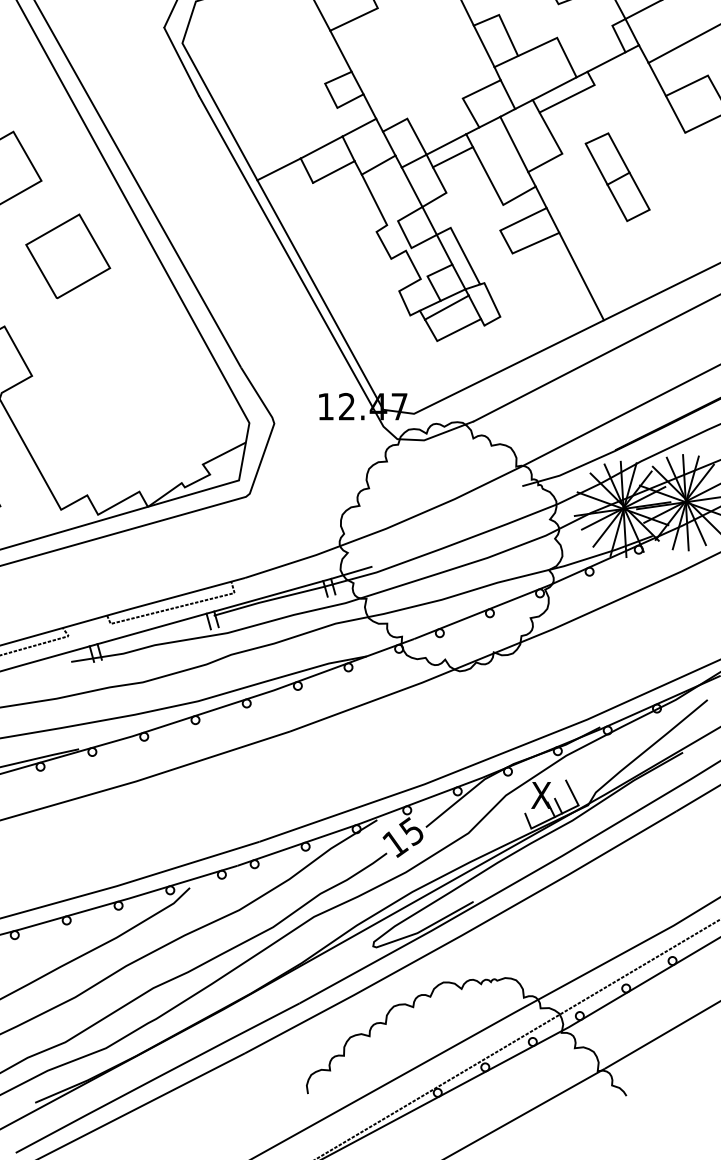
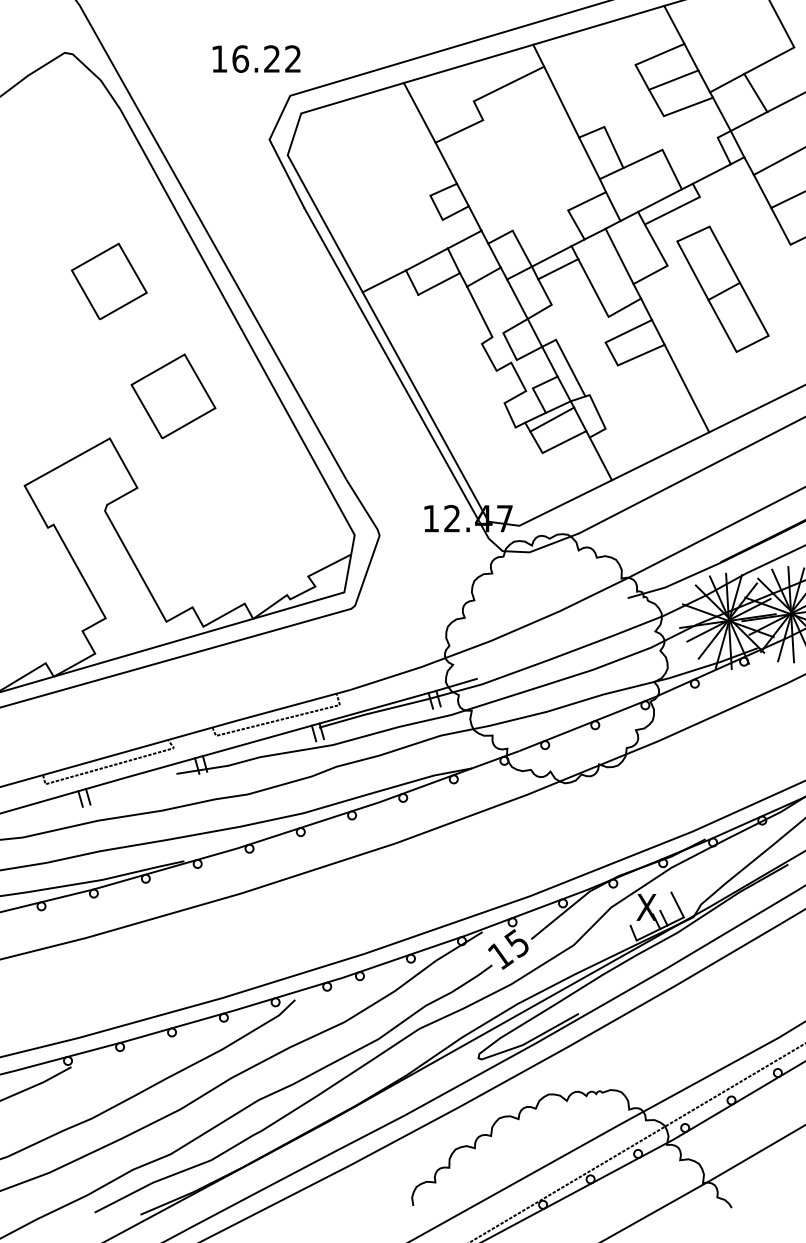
part: (617, 176) -> (722, 288), size x1.43
part: (68, 255) -> (173, 395), moved
line: (495, 346) -> (600, 458), added

